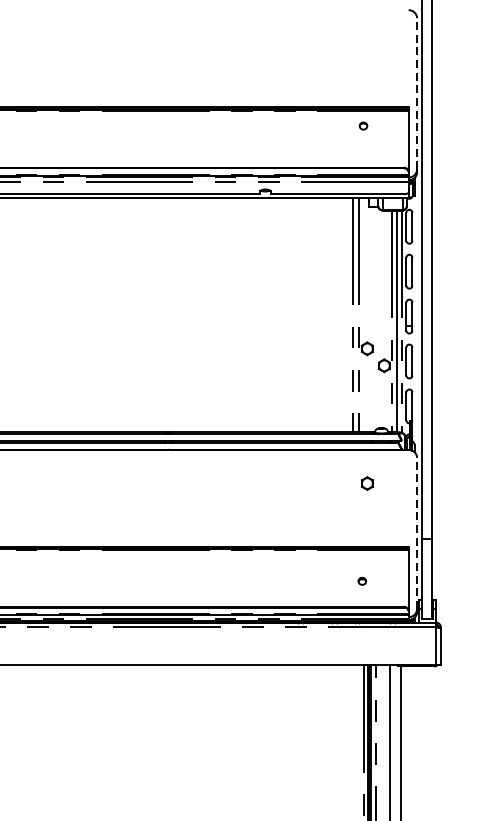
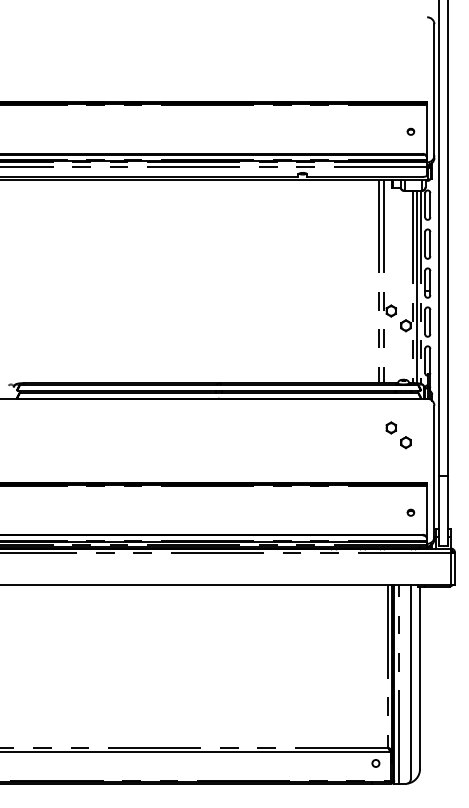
line: (417, 93) -> (434, 89), dashed -> solid
part: (363, 125) -> (410, 131), moved
part: (383, 500) -> (405, 442), added
line: (417, 533) -> (434, 471), dashed -> solid
part: (361, 581) -> (410, 512), moved

